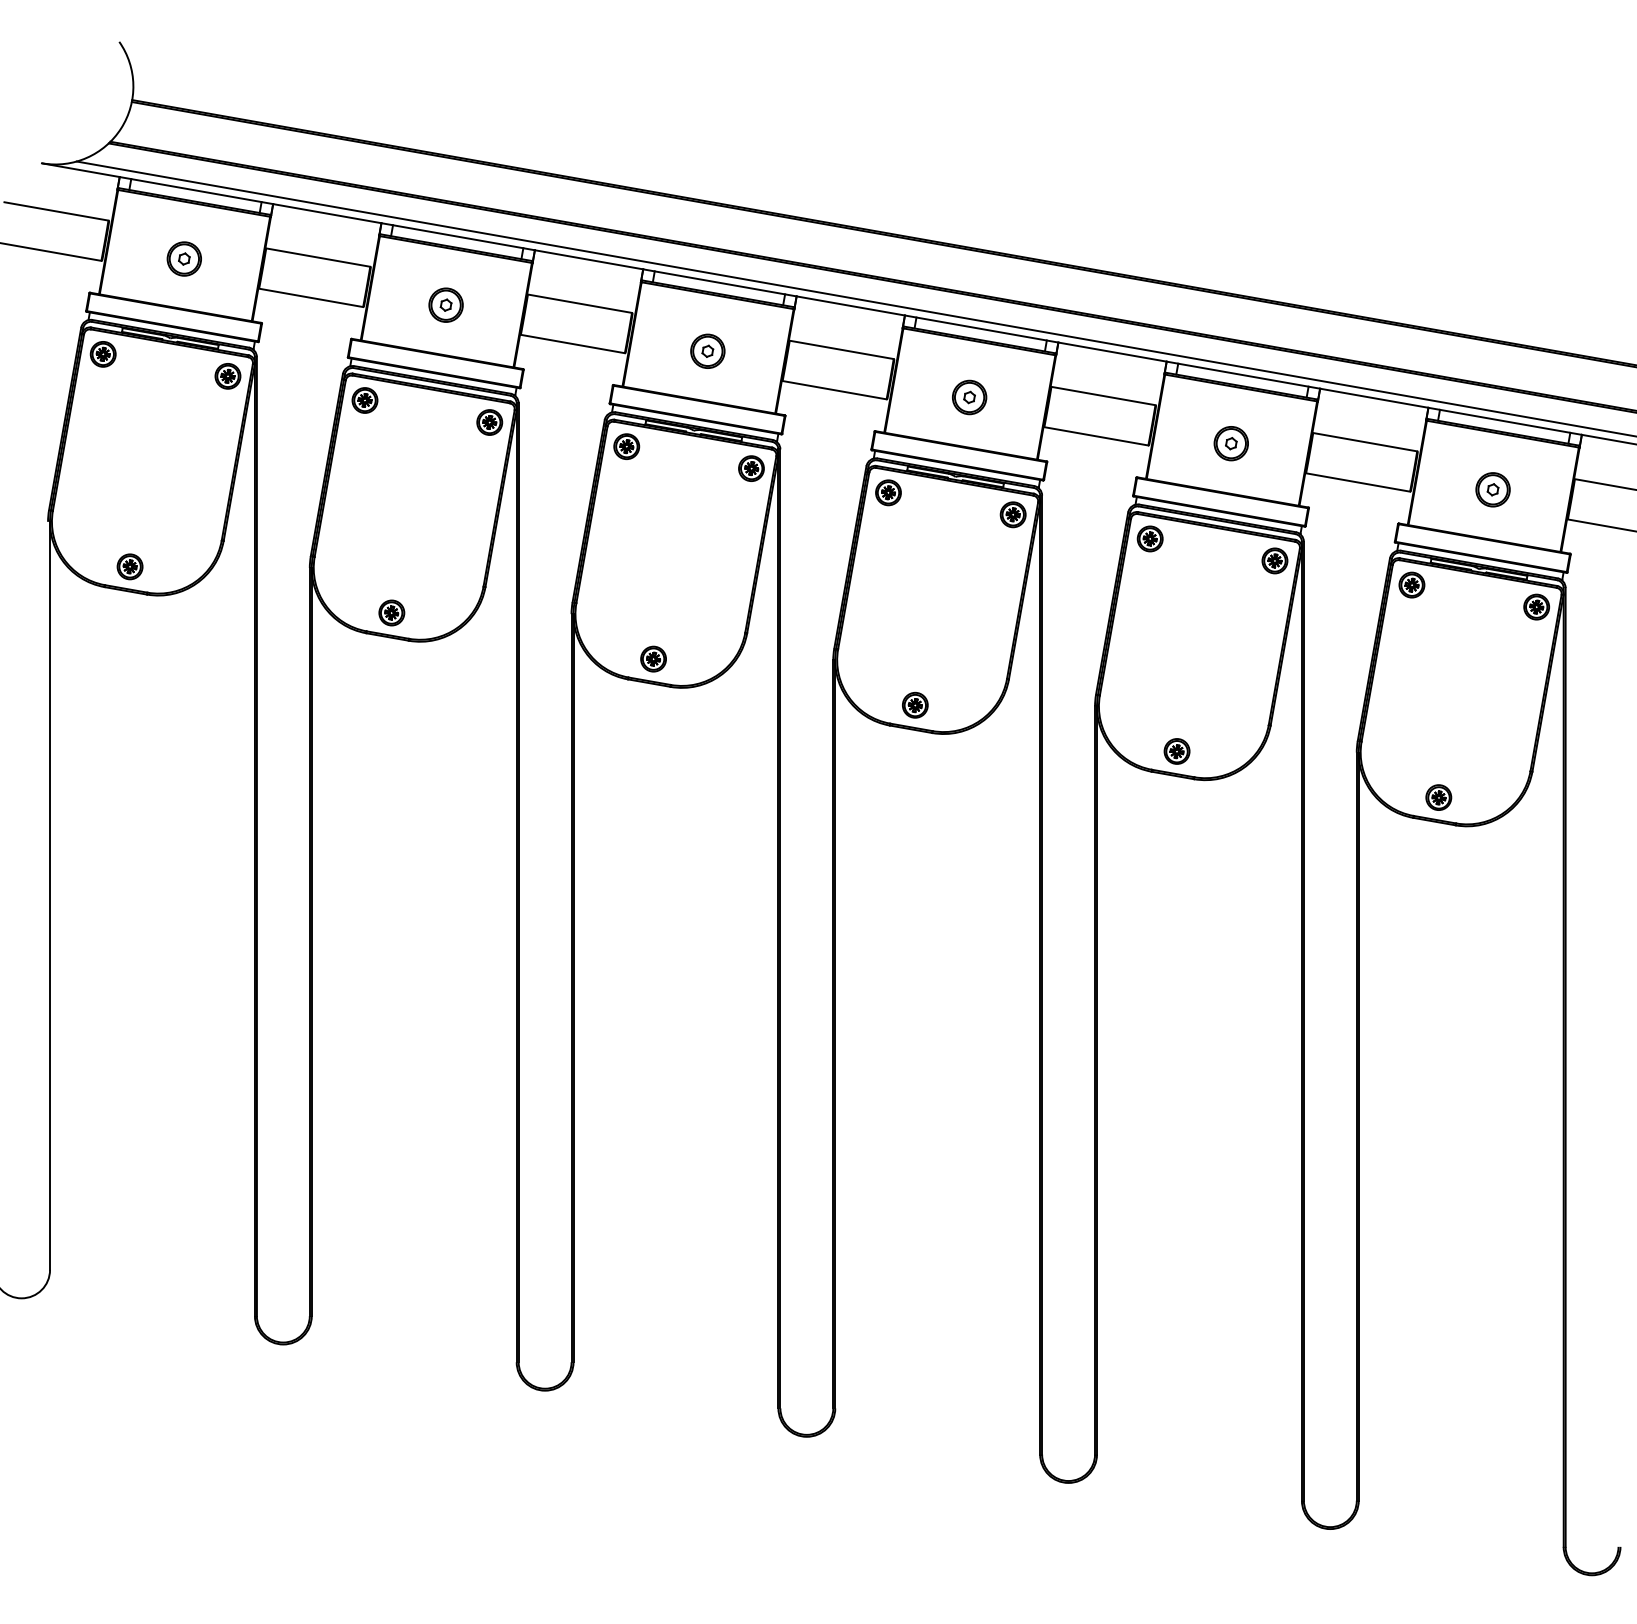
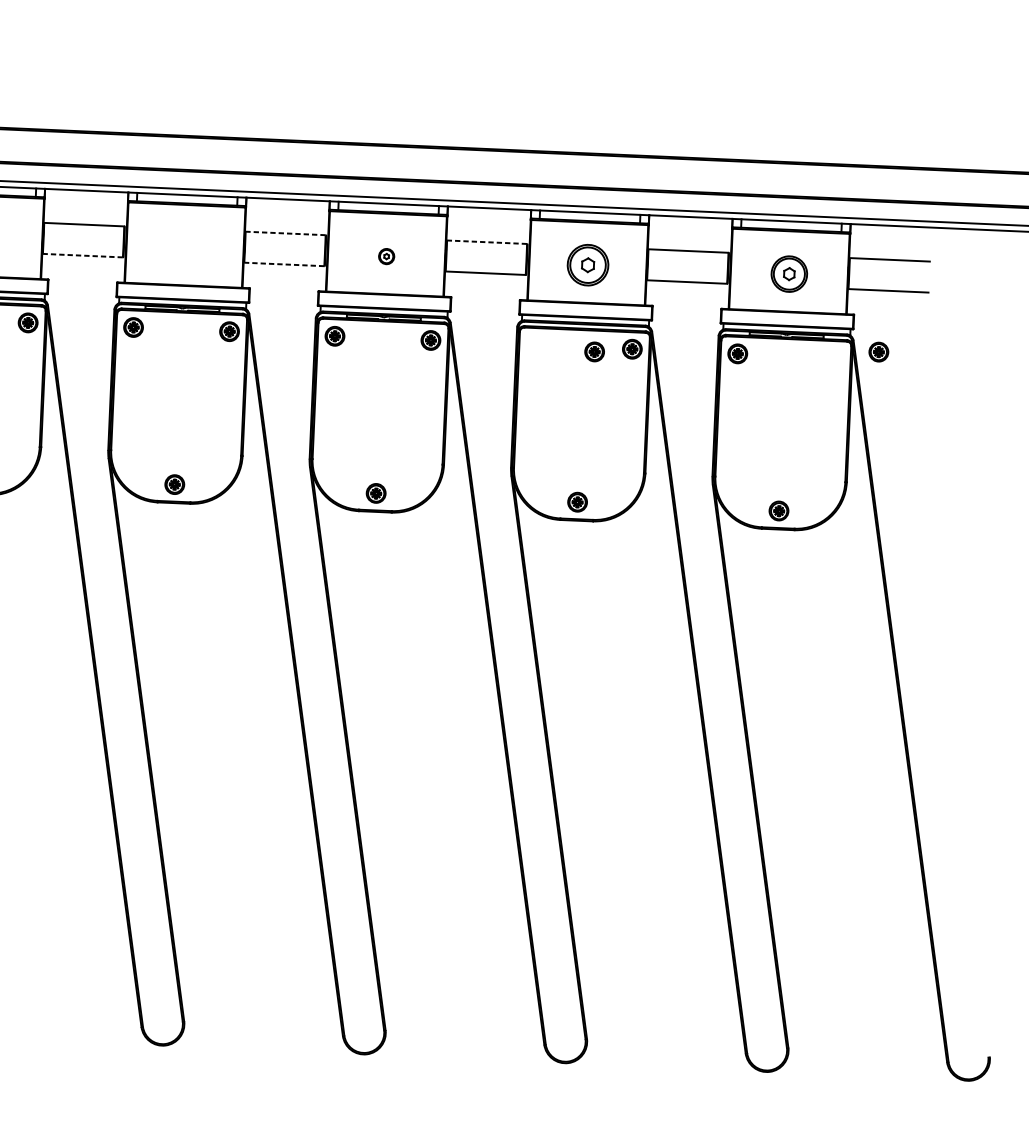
line: (572, 344) -> (82, 256), solid -> dashed
line: (841, 349) -> (285, 233), solid -> dashed
part: (707, 350) -> (184, 247), removed
line: (834, 390) -> (284, 264), solid -> dashed
line: (1103, 396) -> (487, 242), solid -> dashed
part: (969, 397) -> (386, 256), size x0.6
part: (1230, 443) -> (587, 265), size x1.6
part: (1492, 489) -> (788, 274), size x1.4
part: (1149, 538) -> (594, 351), moved
part: (1536, 606) -> (878, 351), moved

